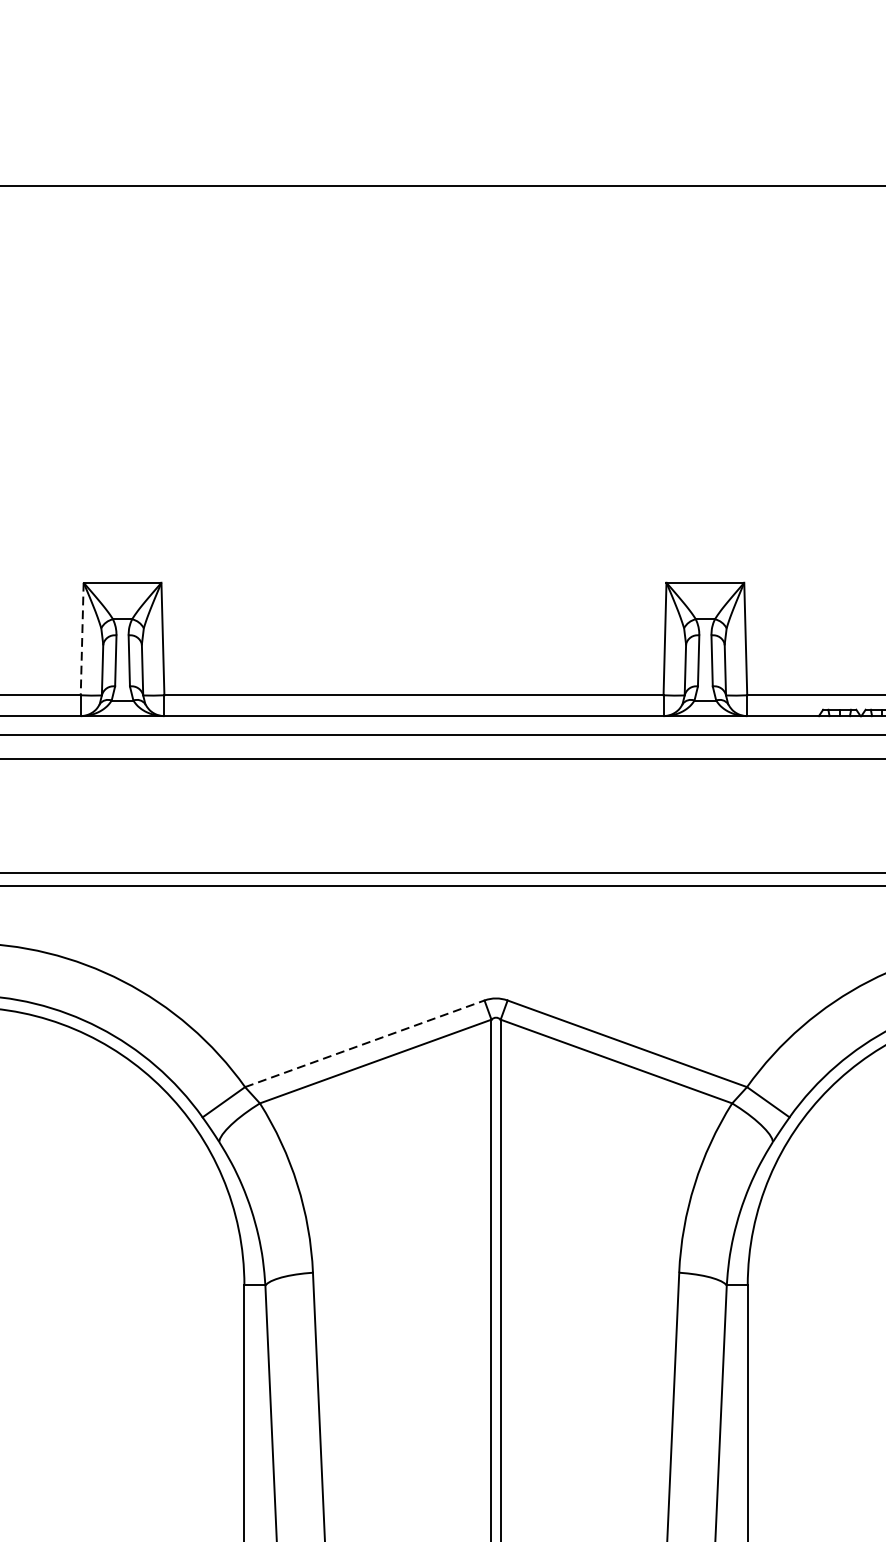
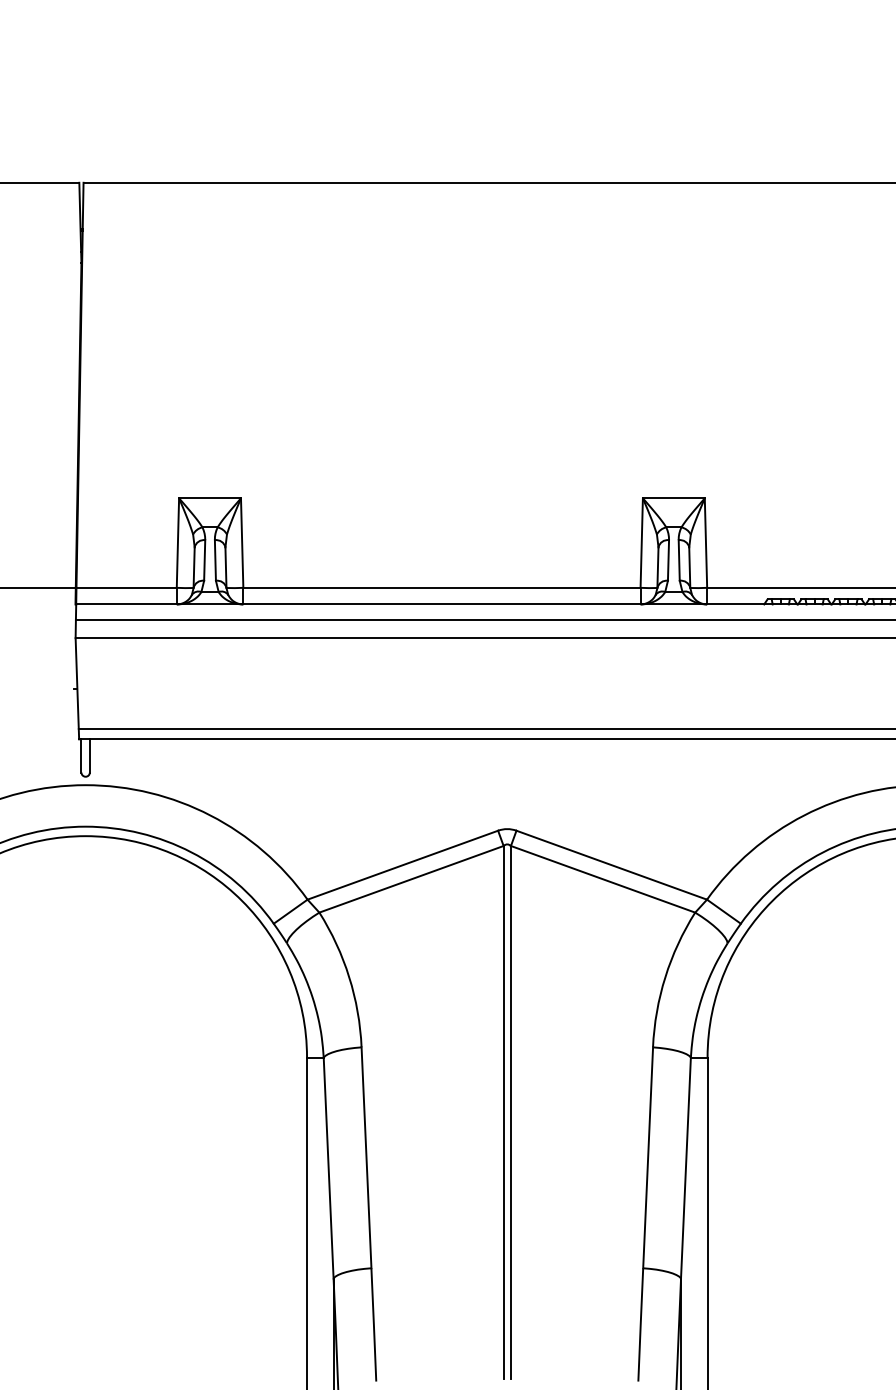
line: (81, 639) -> (177, 543), dashed -> solid
line: (365, 1044) -> (403, 865), dashed -> solid

